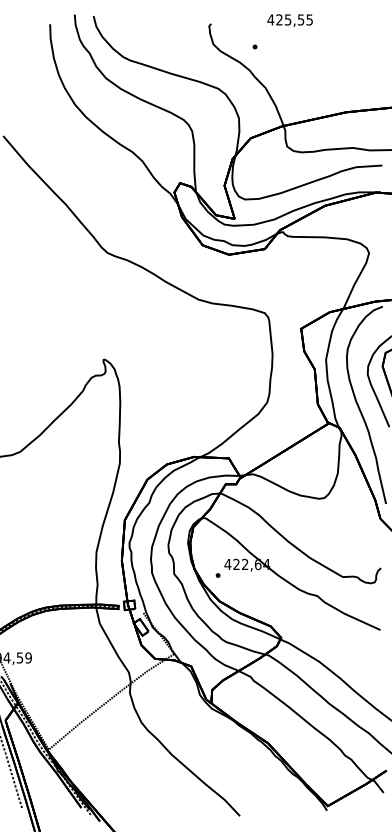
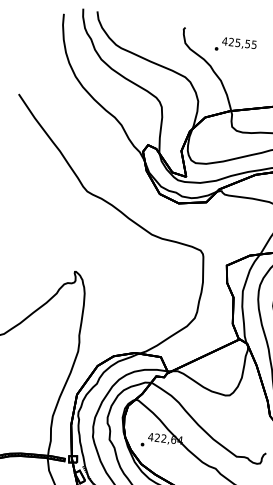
text: (289, 20) -> (238, 43), moved

